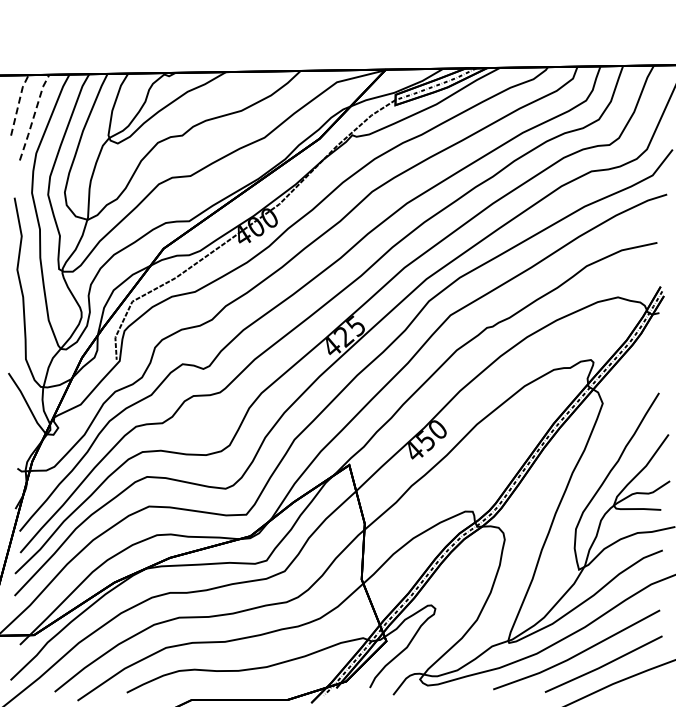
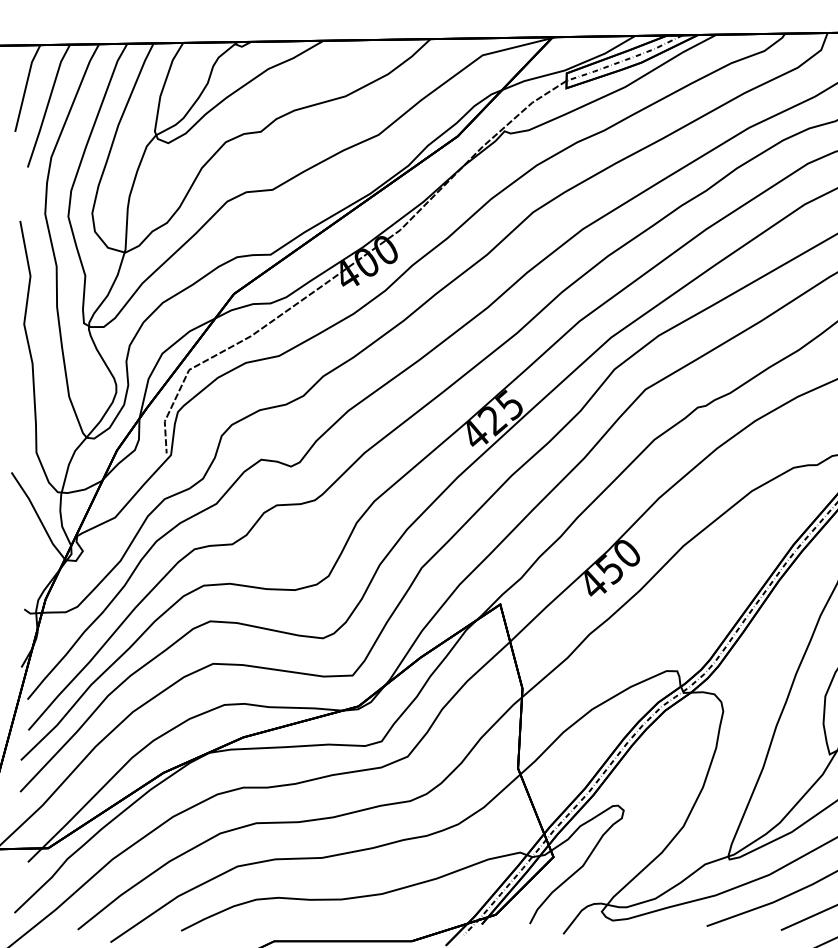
line: (18, 103) -> (25, 85), dashed -> solid
line: (33, 117) -> (47, 105), dashed -> solid

